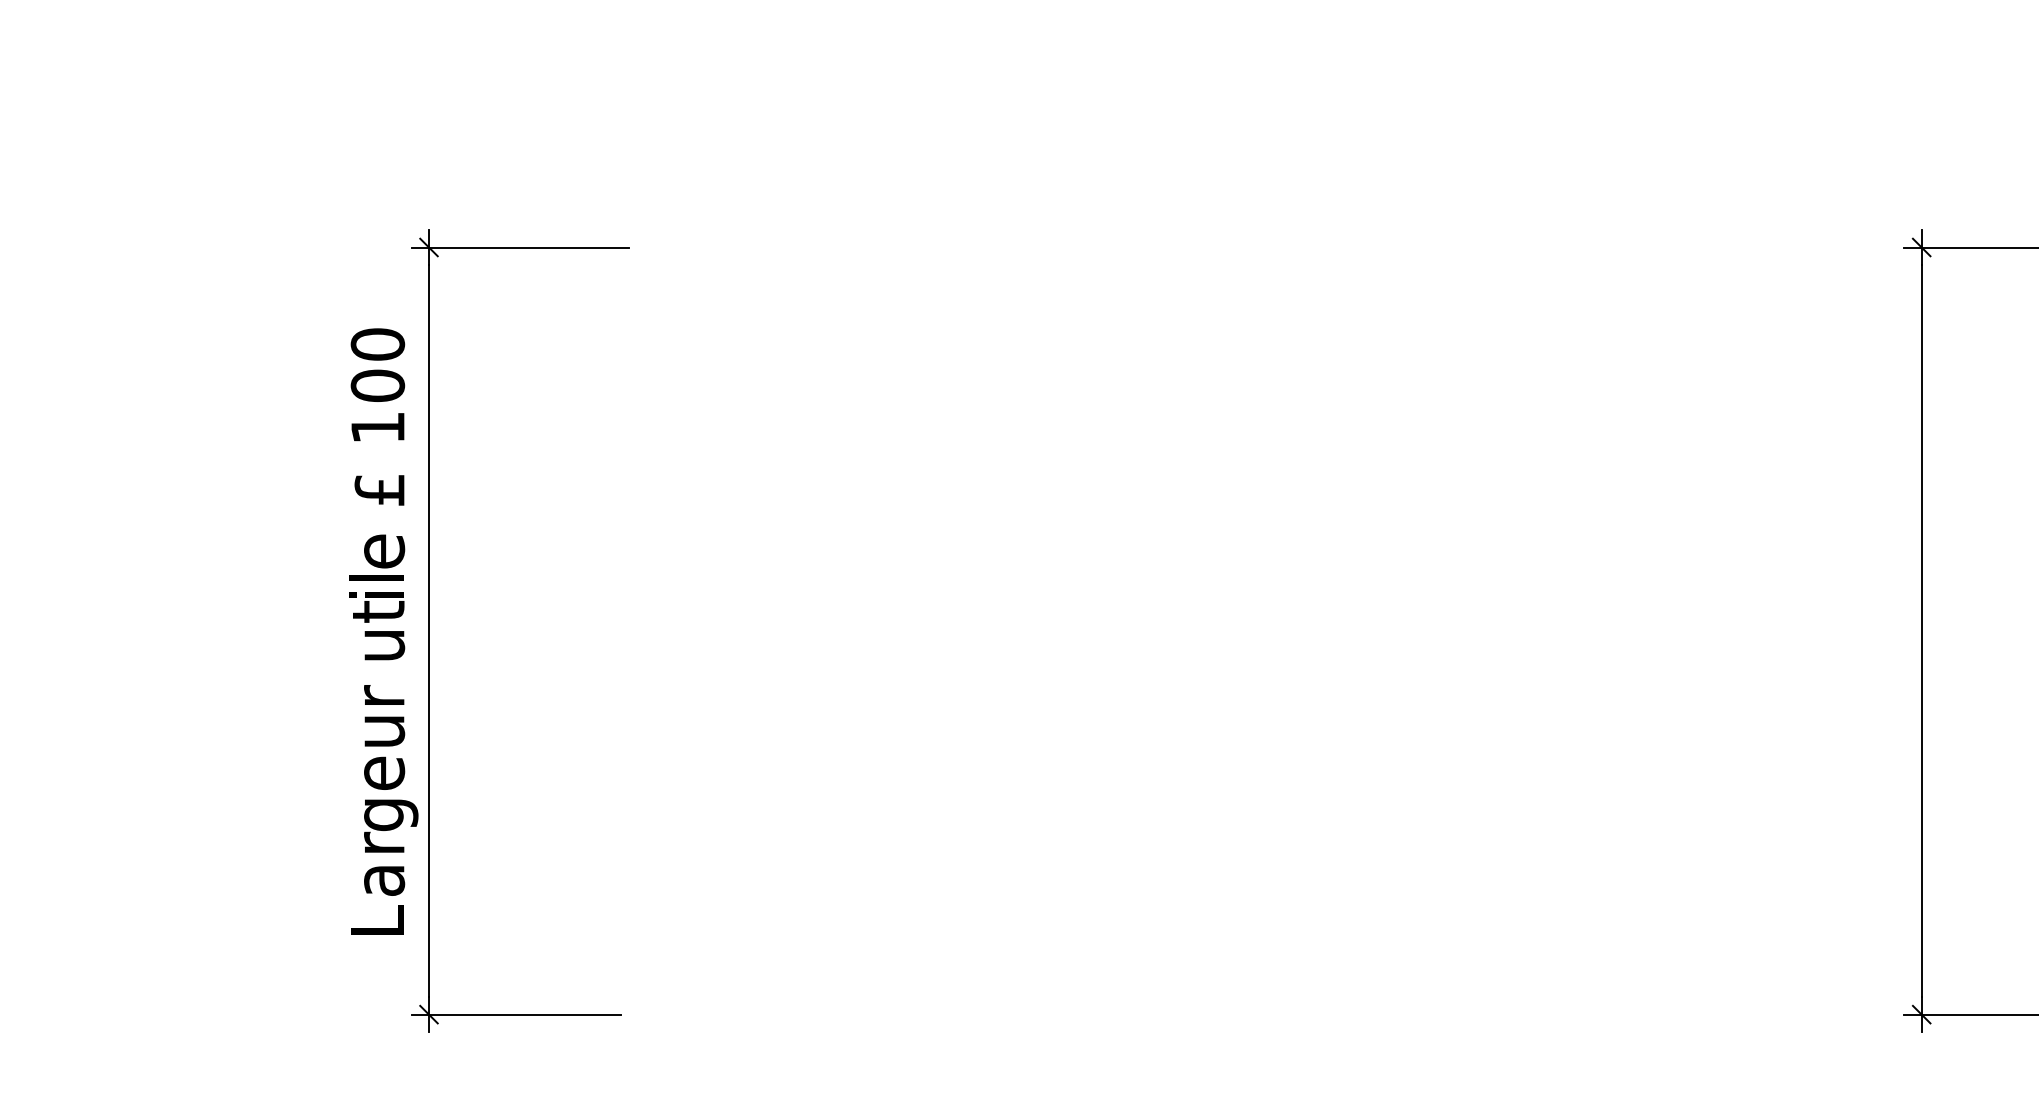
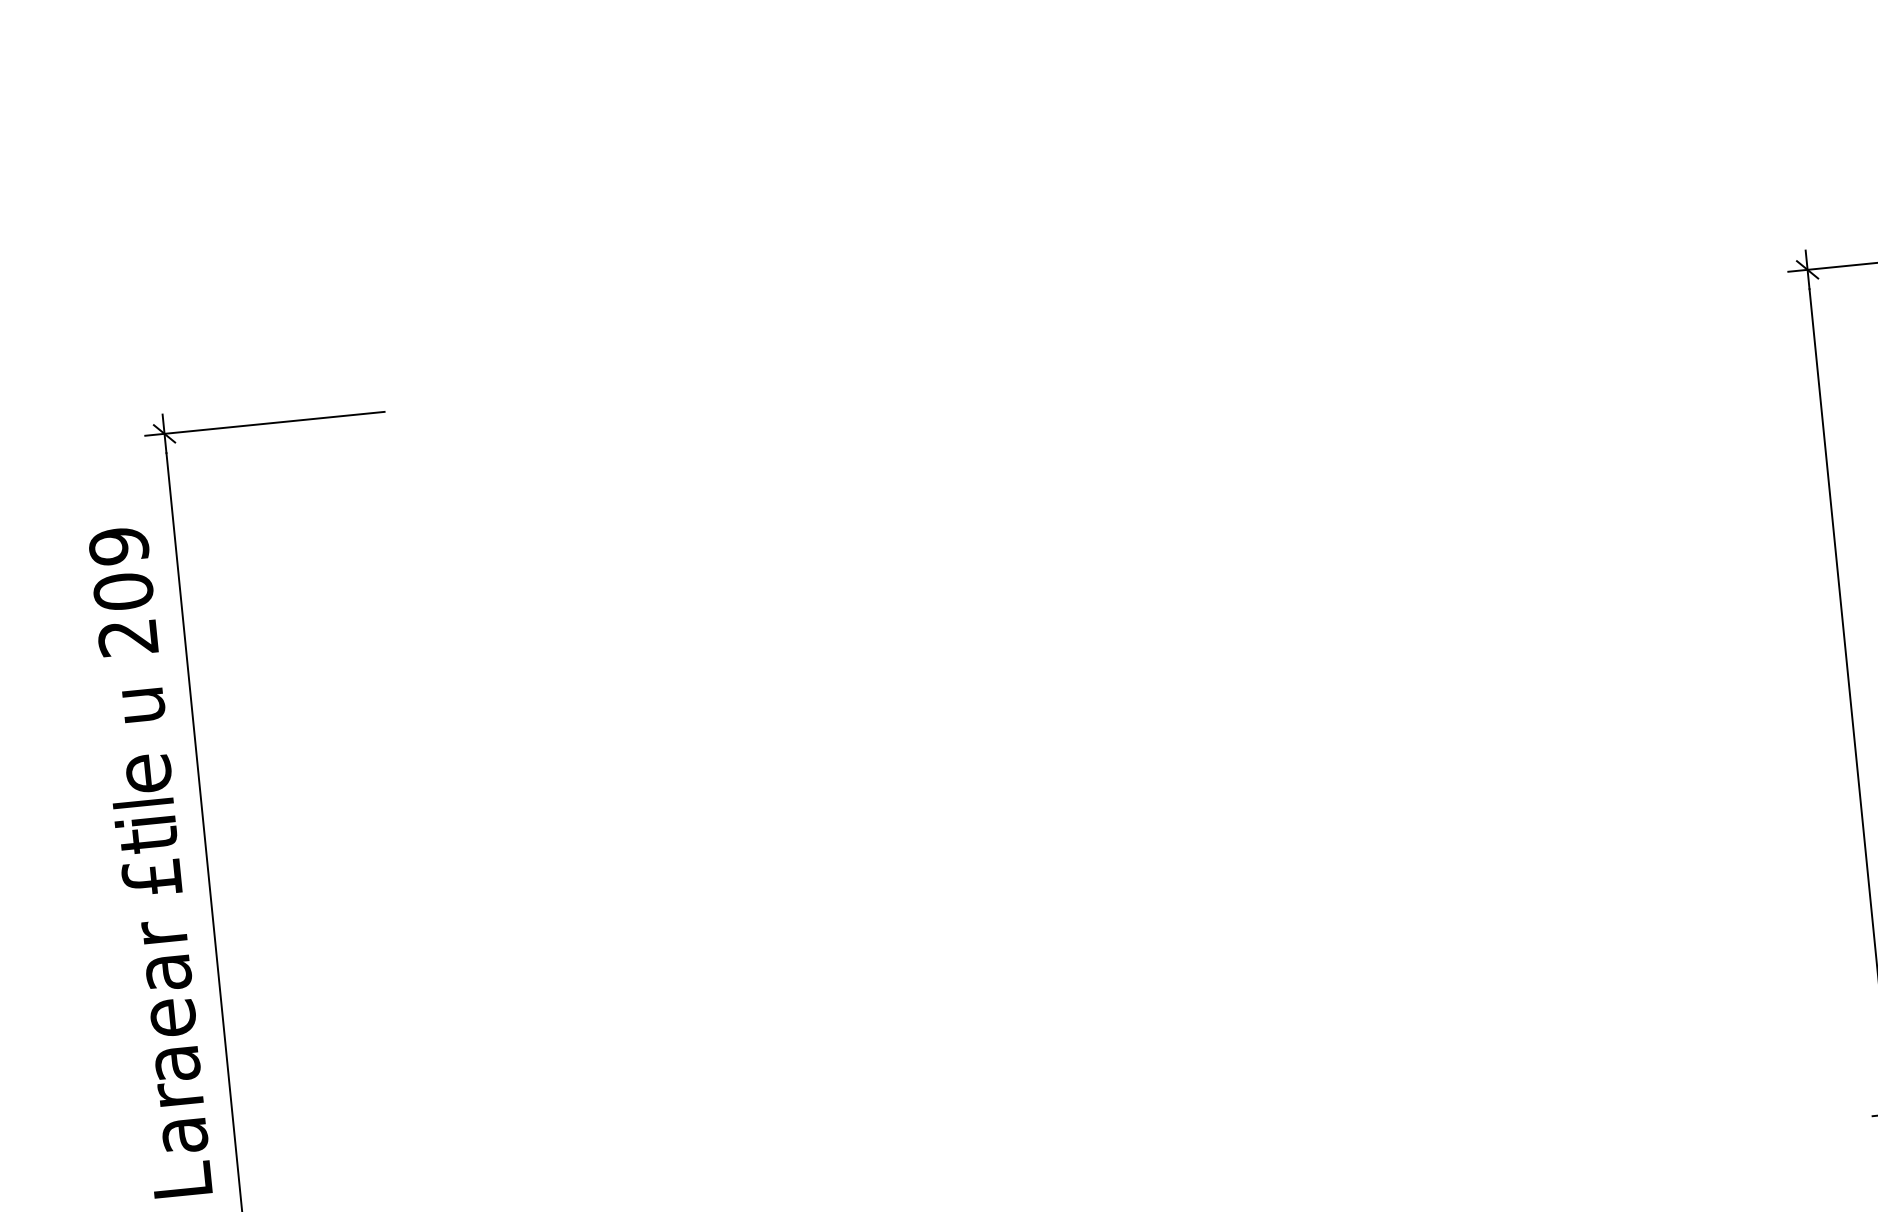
text: (377, 344) -> (118, 546), 0 -> 9
text: (377, 428) -> (127, 638), 1 -> 2
text: (379, 490) -> (136, 706), £ -> u
text: (377, 645) -> (151, 877), u -> £
text: (384, 732) -> (168, 972), u -> a
text: (391, 815) -> (185, 1063), g -> a

